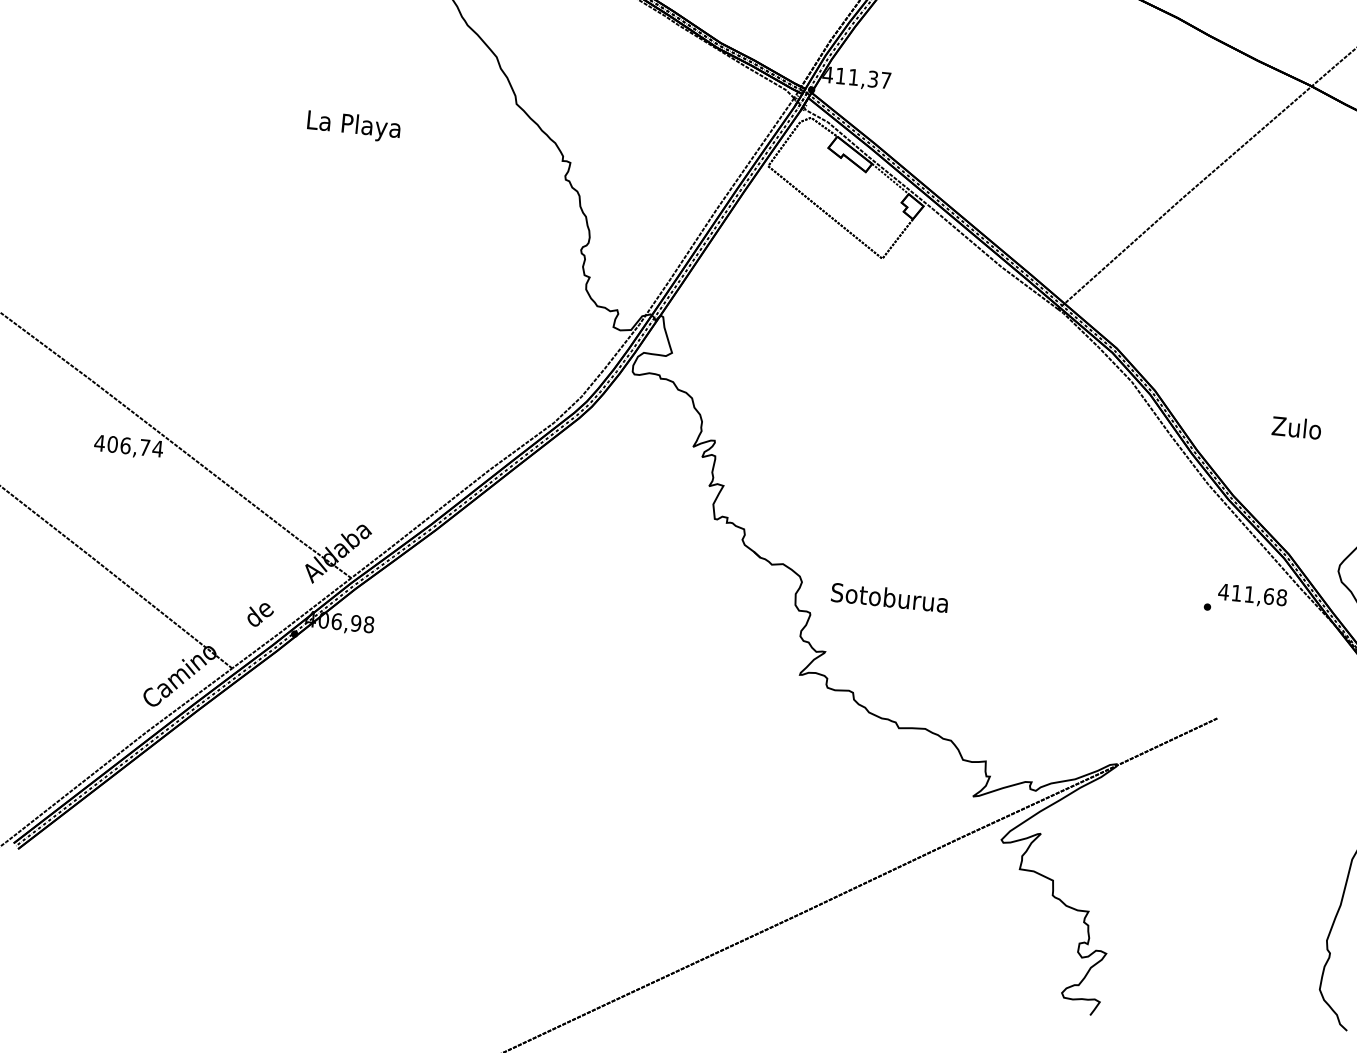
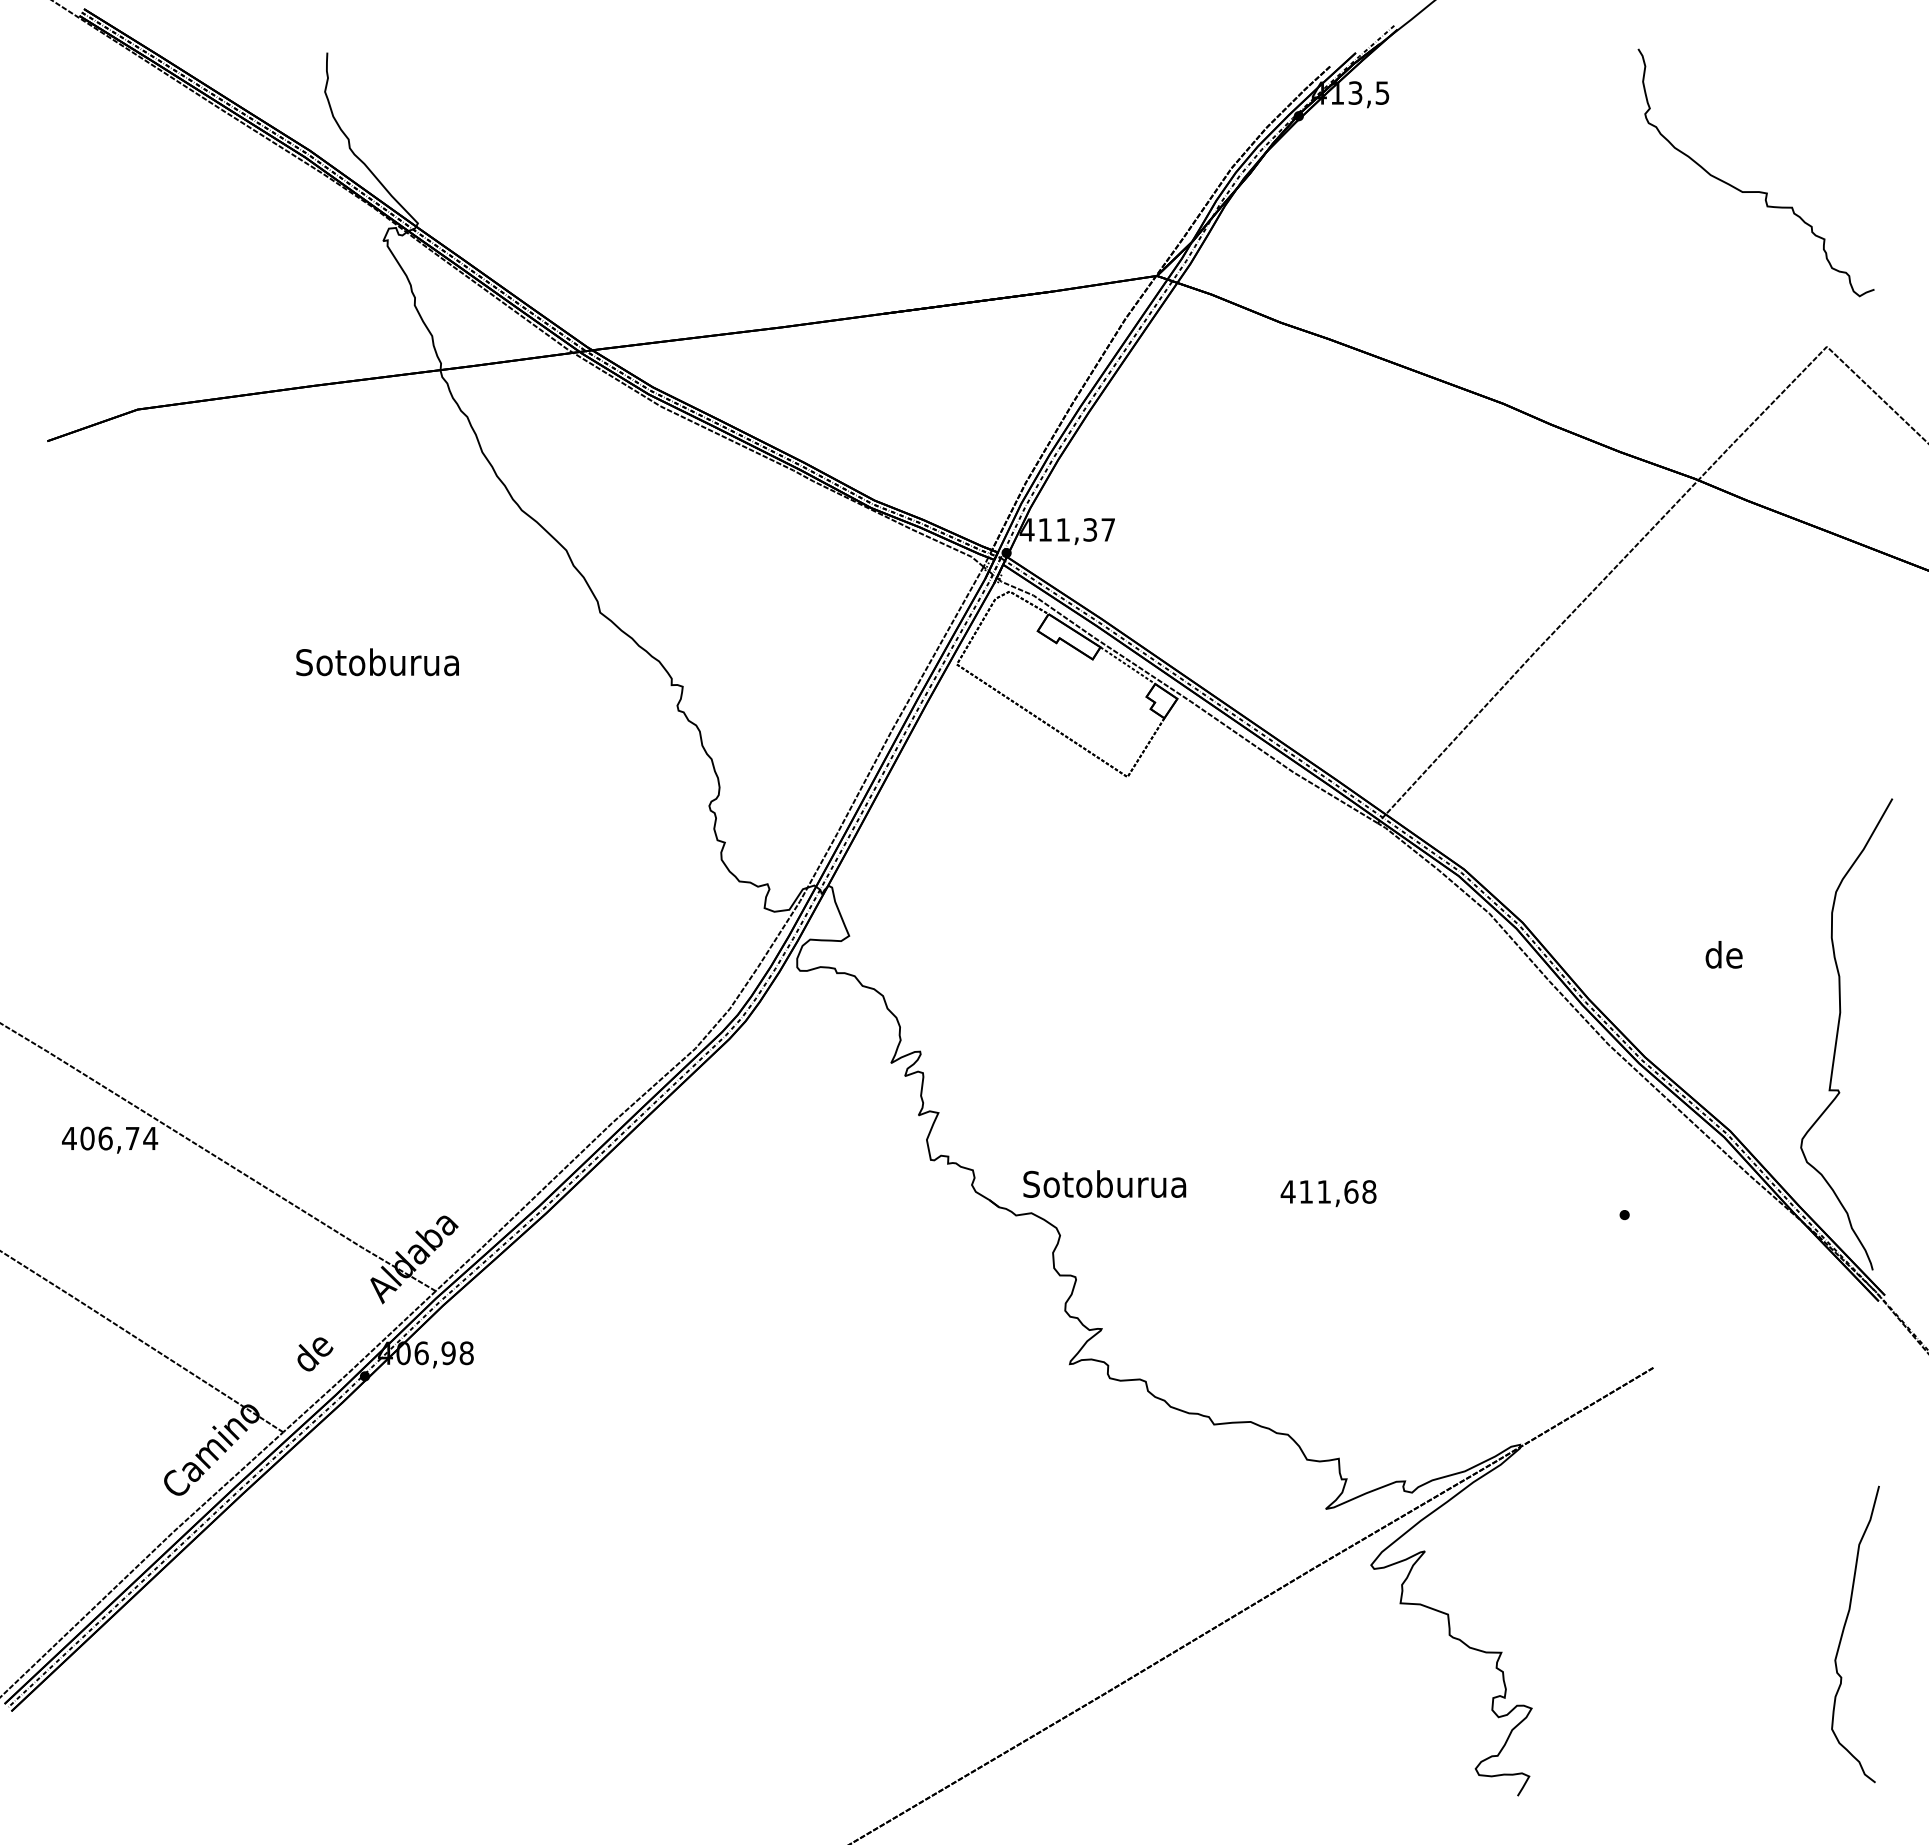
text: (353, 126) -> (377, 665), La Playa -> Sotoburua
text: (1296, 427) -> (1723, 954), Zulo -> de
text: (1252, 595) -> (1328, 1193), moved
text: (889, 597) -> (1104, 1183), moved

